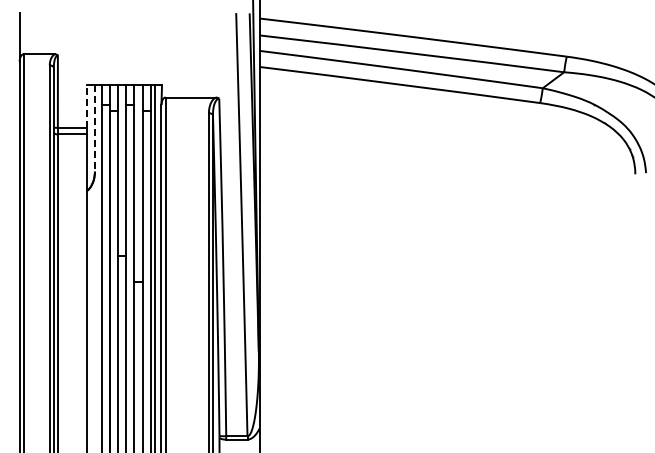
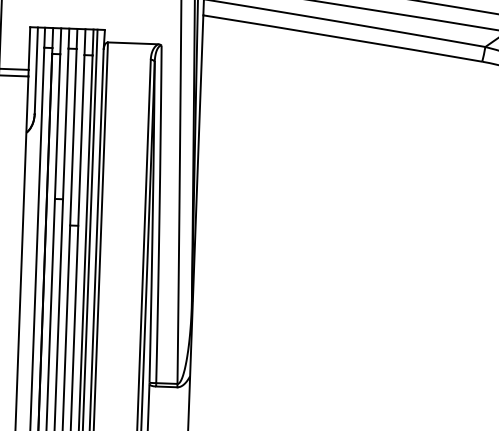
line: (87, 106) -> (29, 48), dashed -> solid
line: (94, 128) -> (35, 70), dashed -> solid

